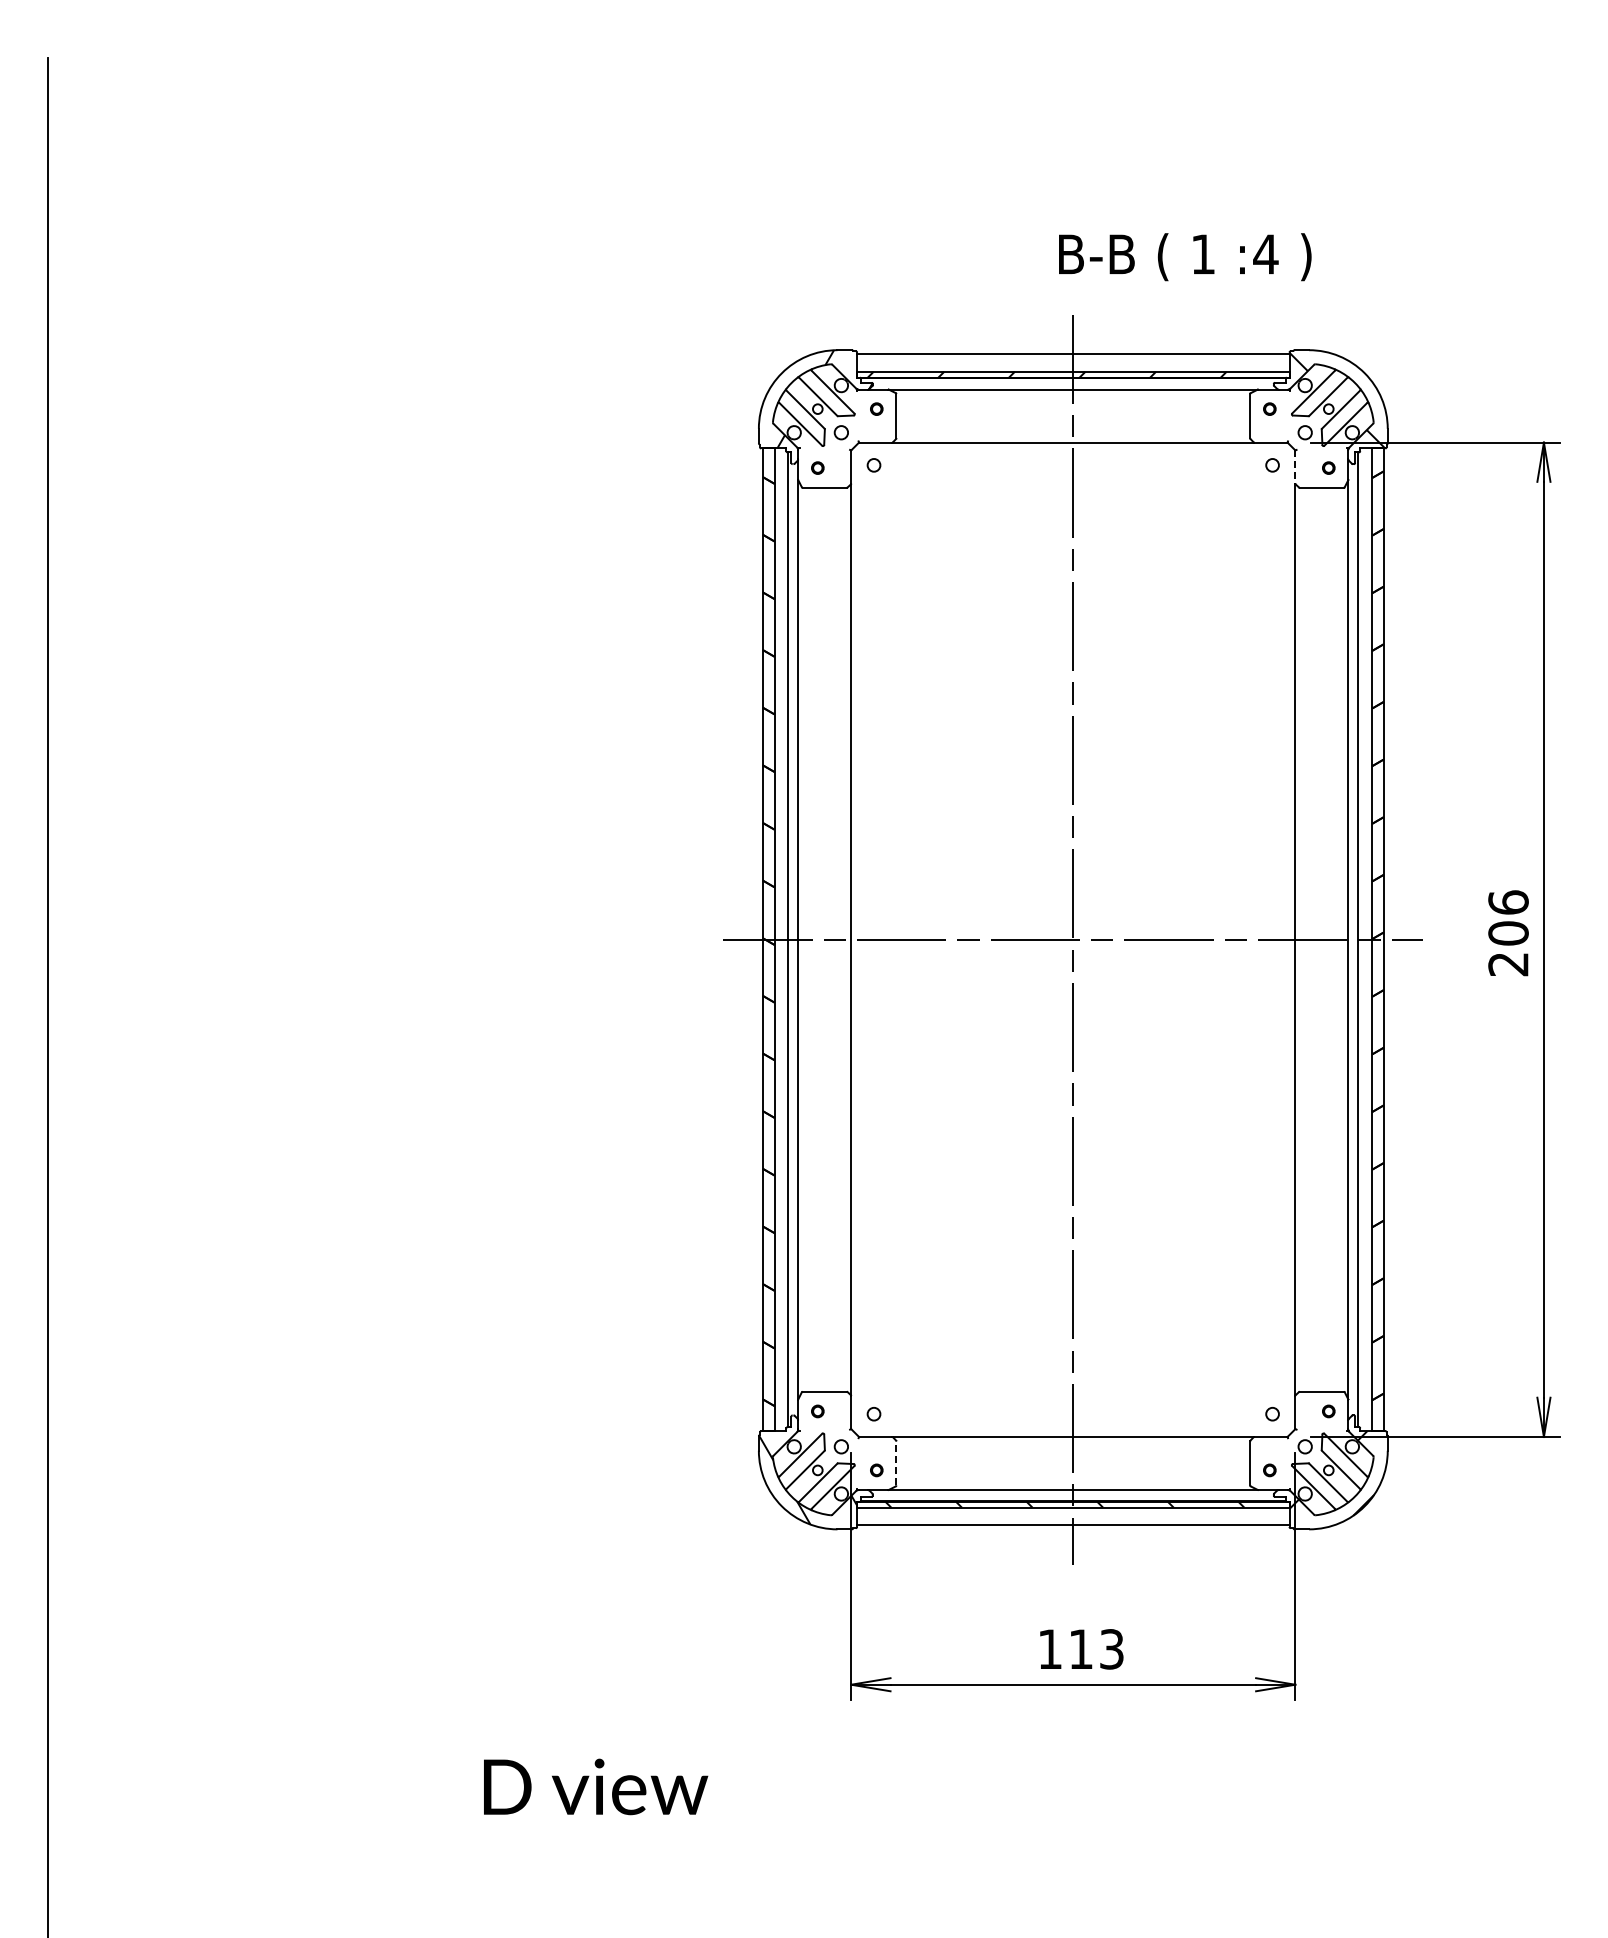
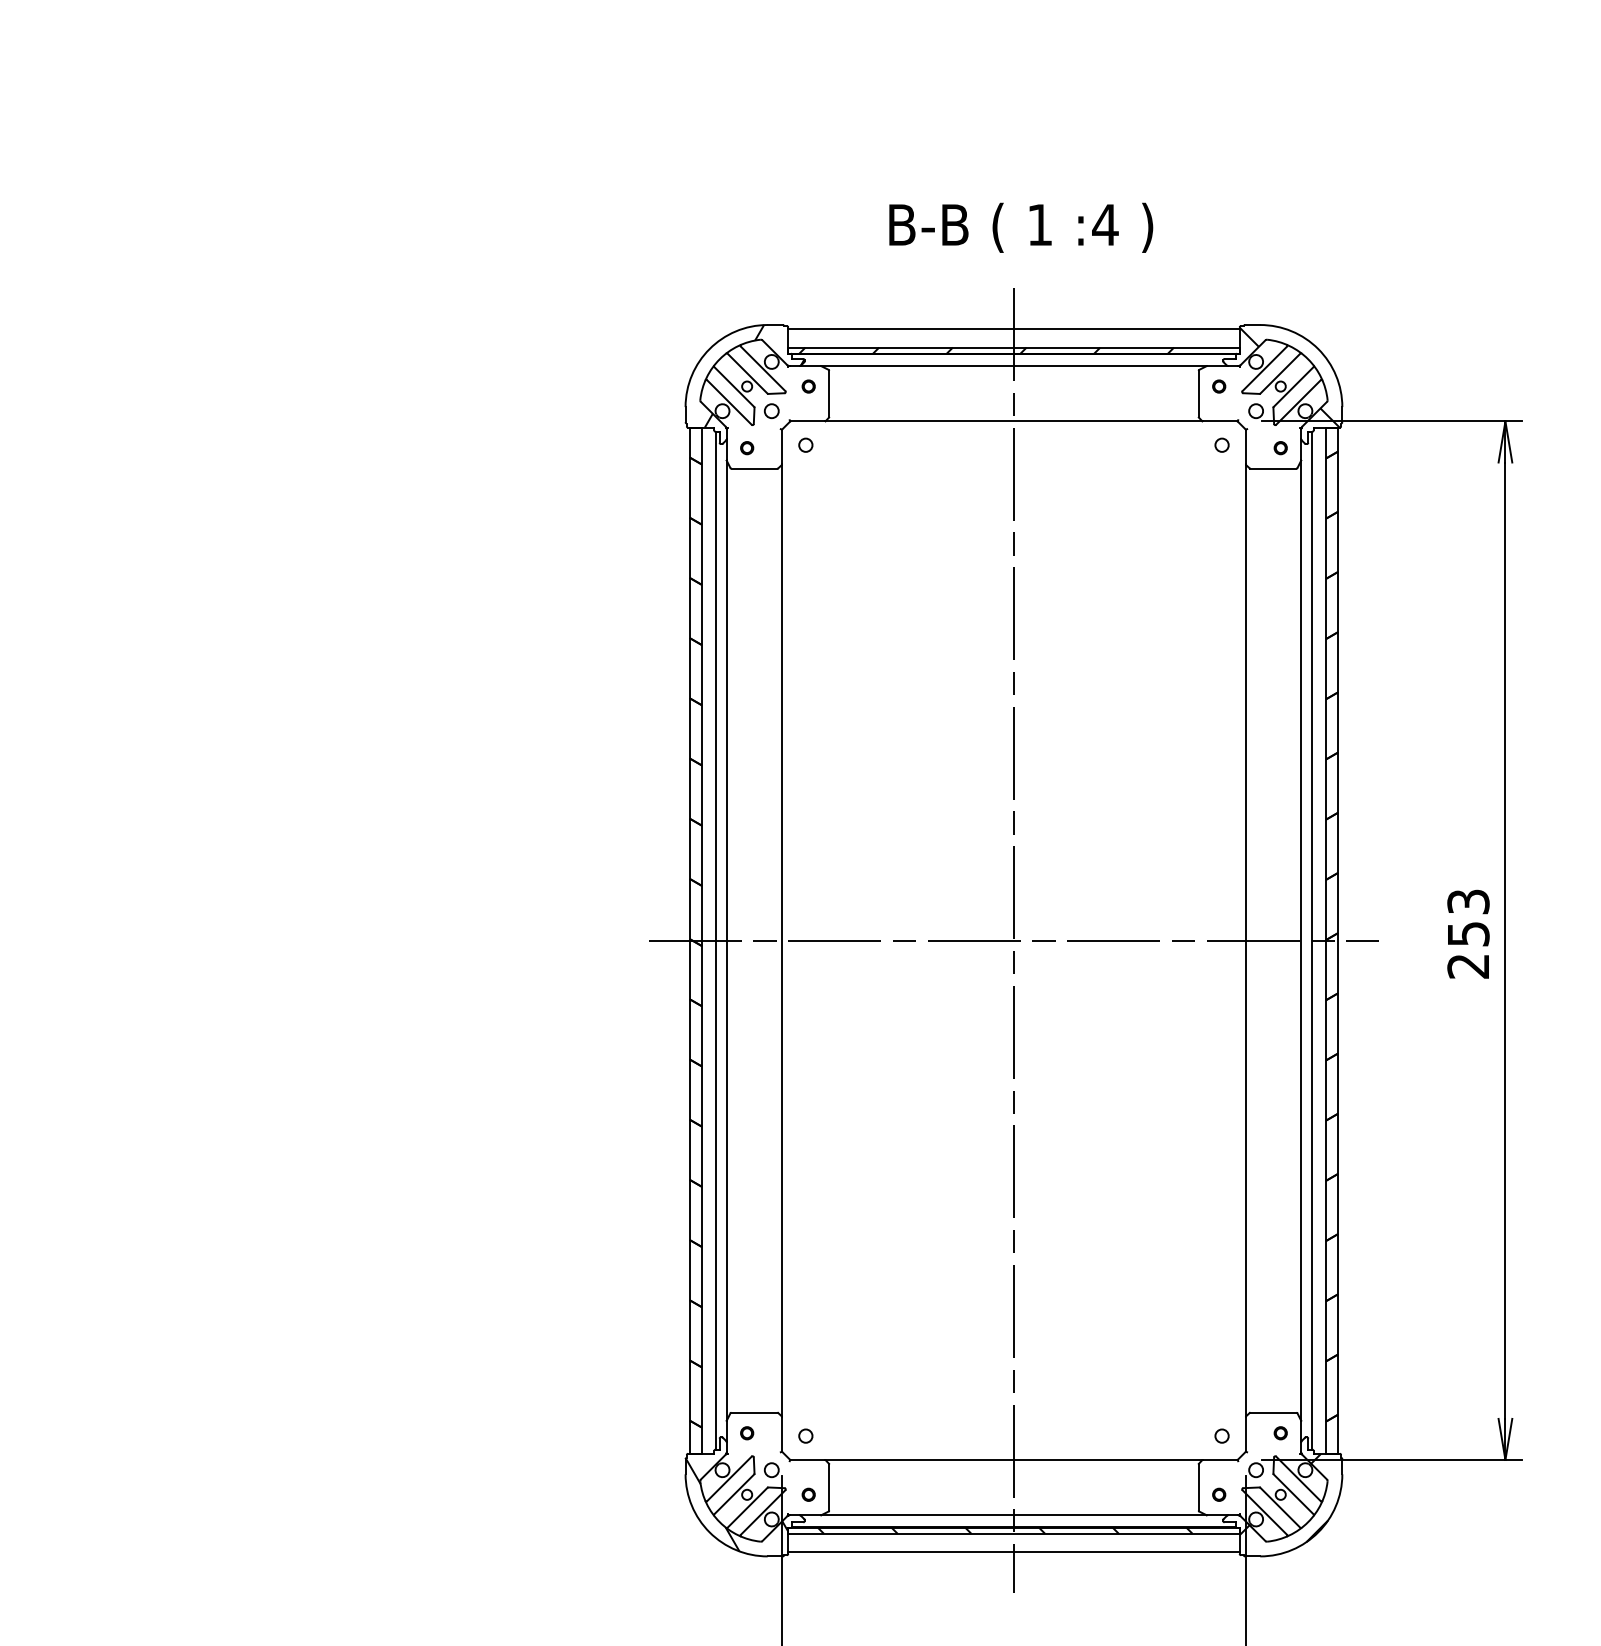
text: (1185, 257) -> (1021, 228), moved
line: (1295, 467) -> (1245, 447), dashed -> solid
text: (1508, 917) -> (1468, 917), 206 -> 253
line: (896, 1462) -> (829, 1486), dashed -> solid

